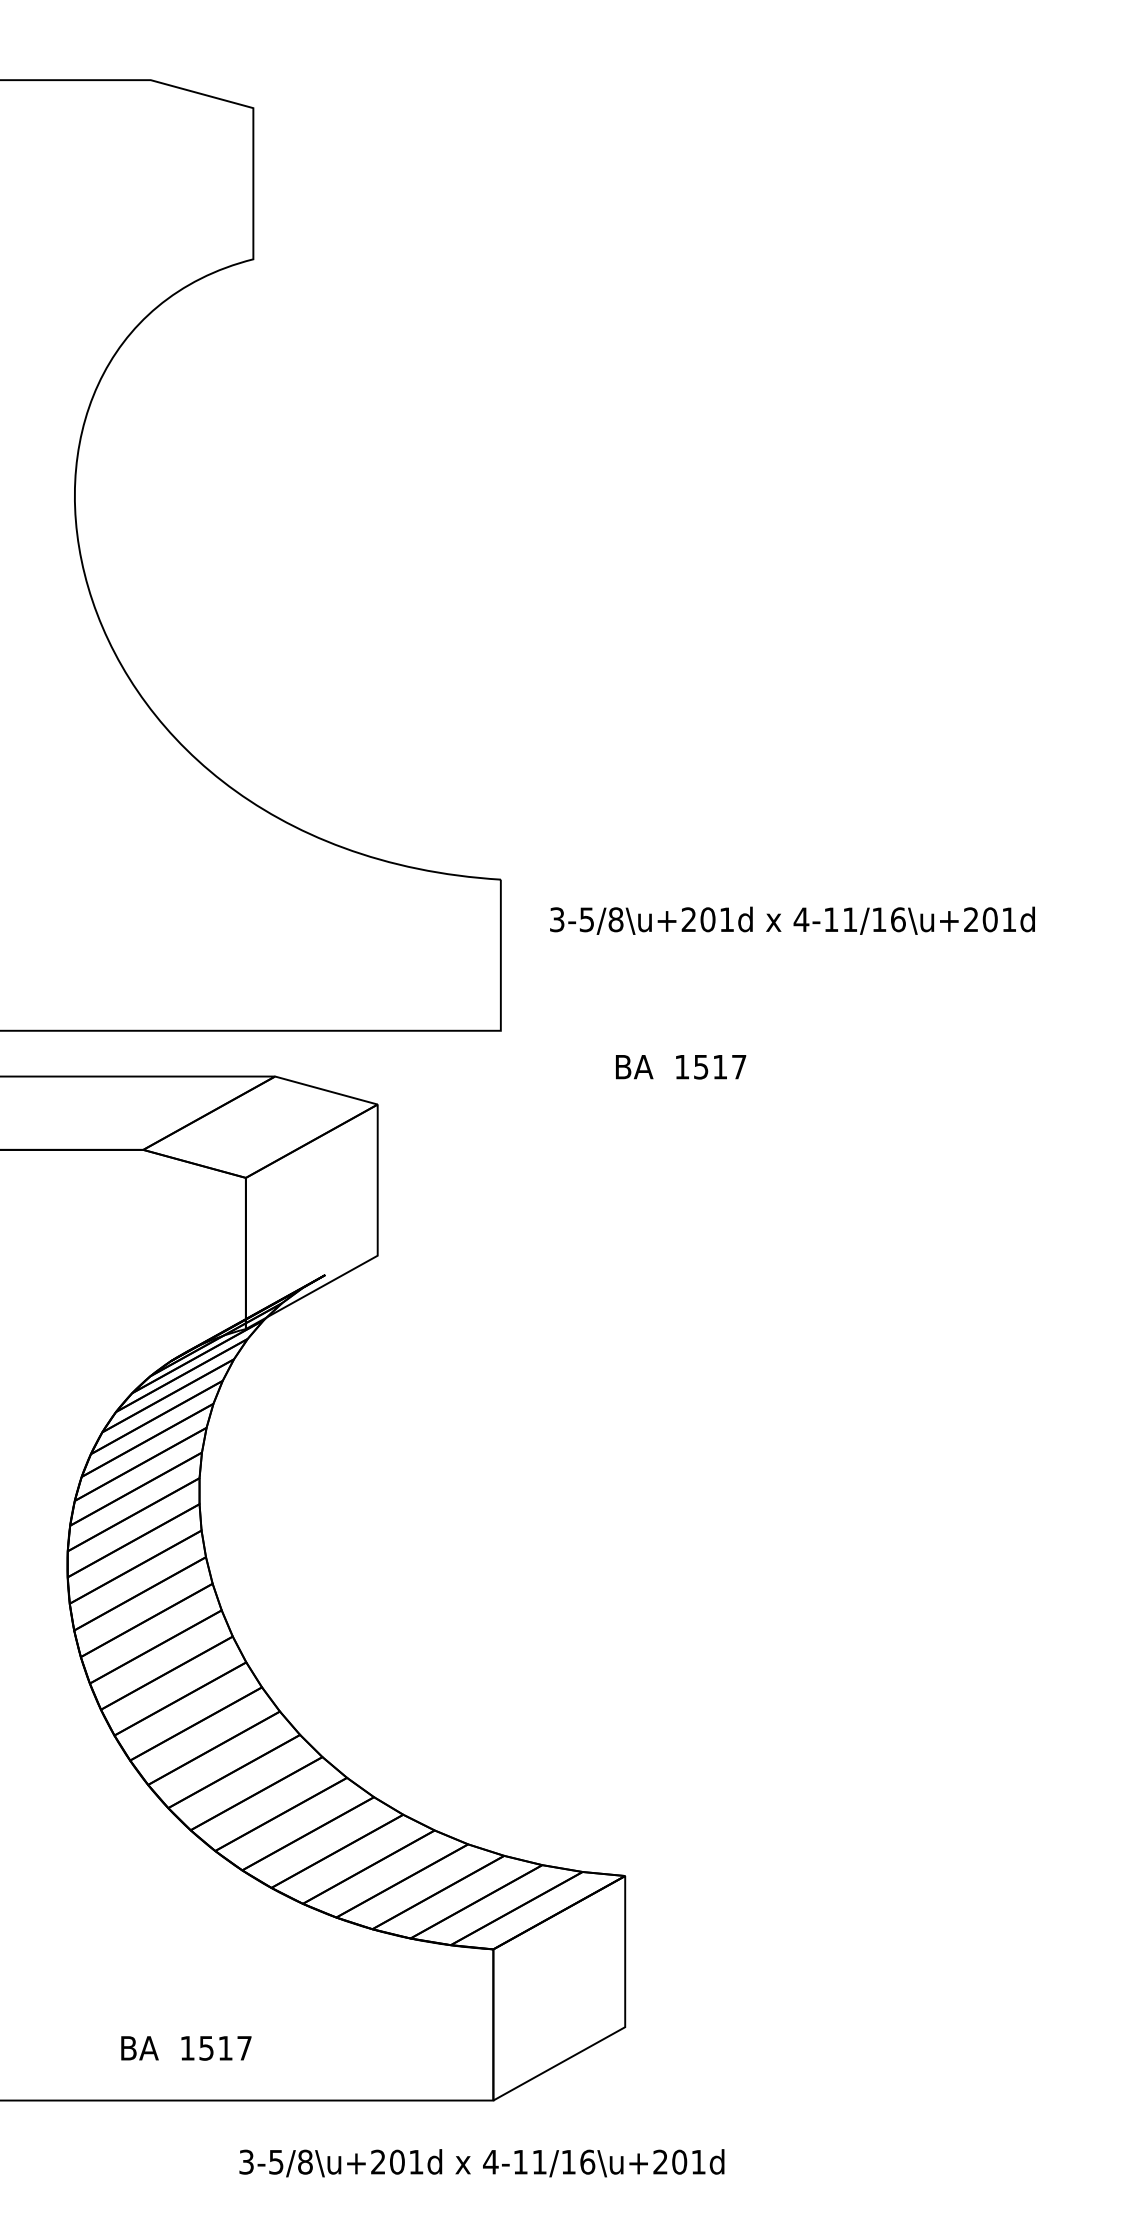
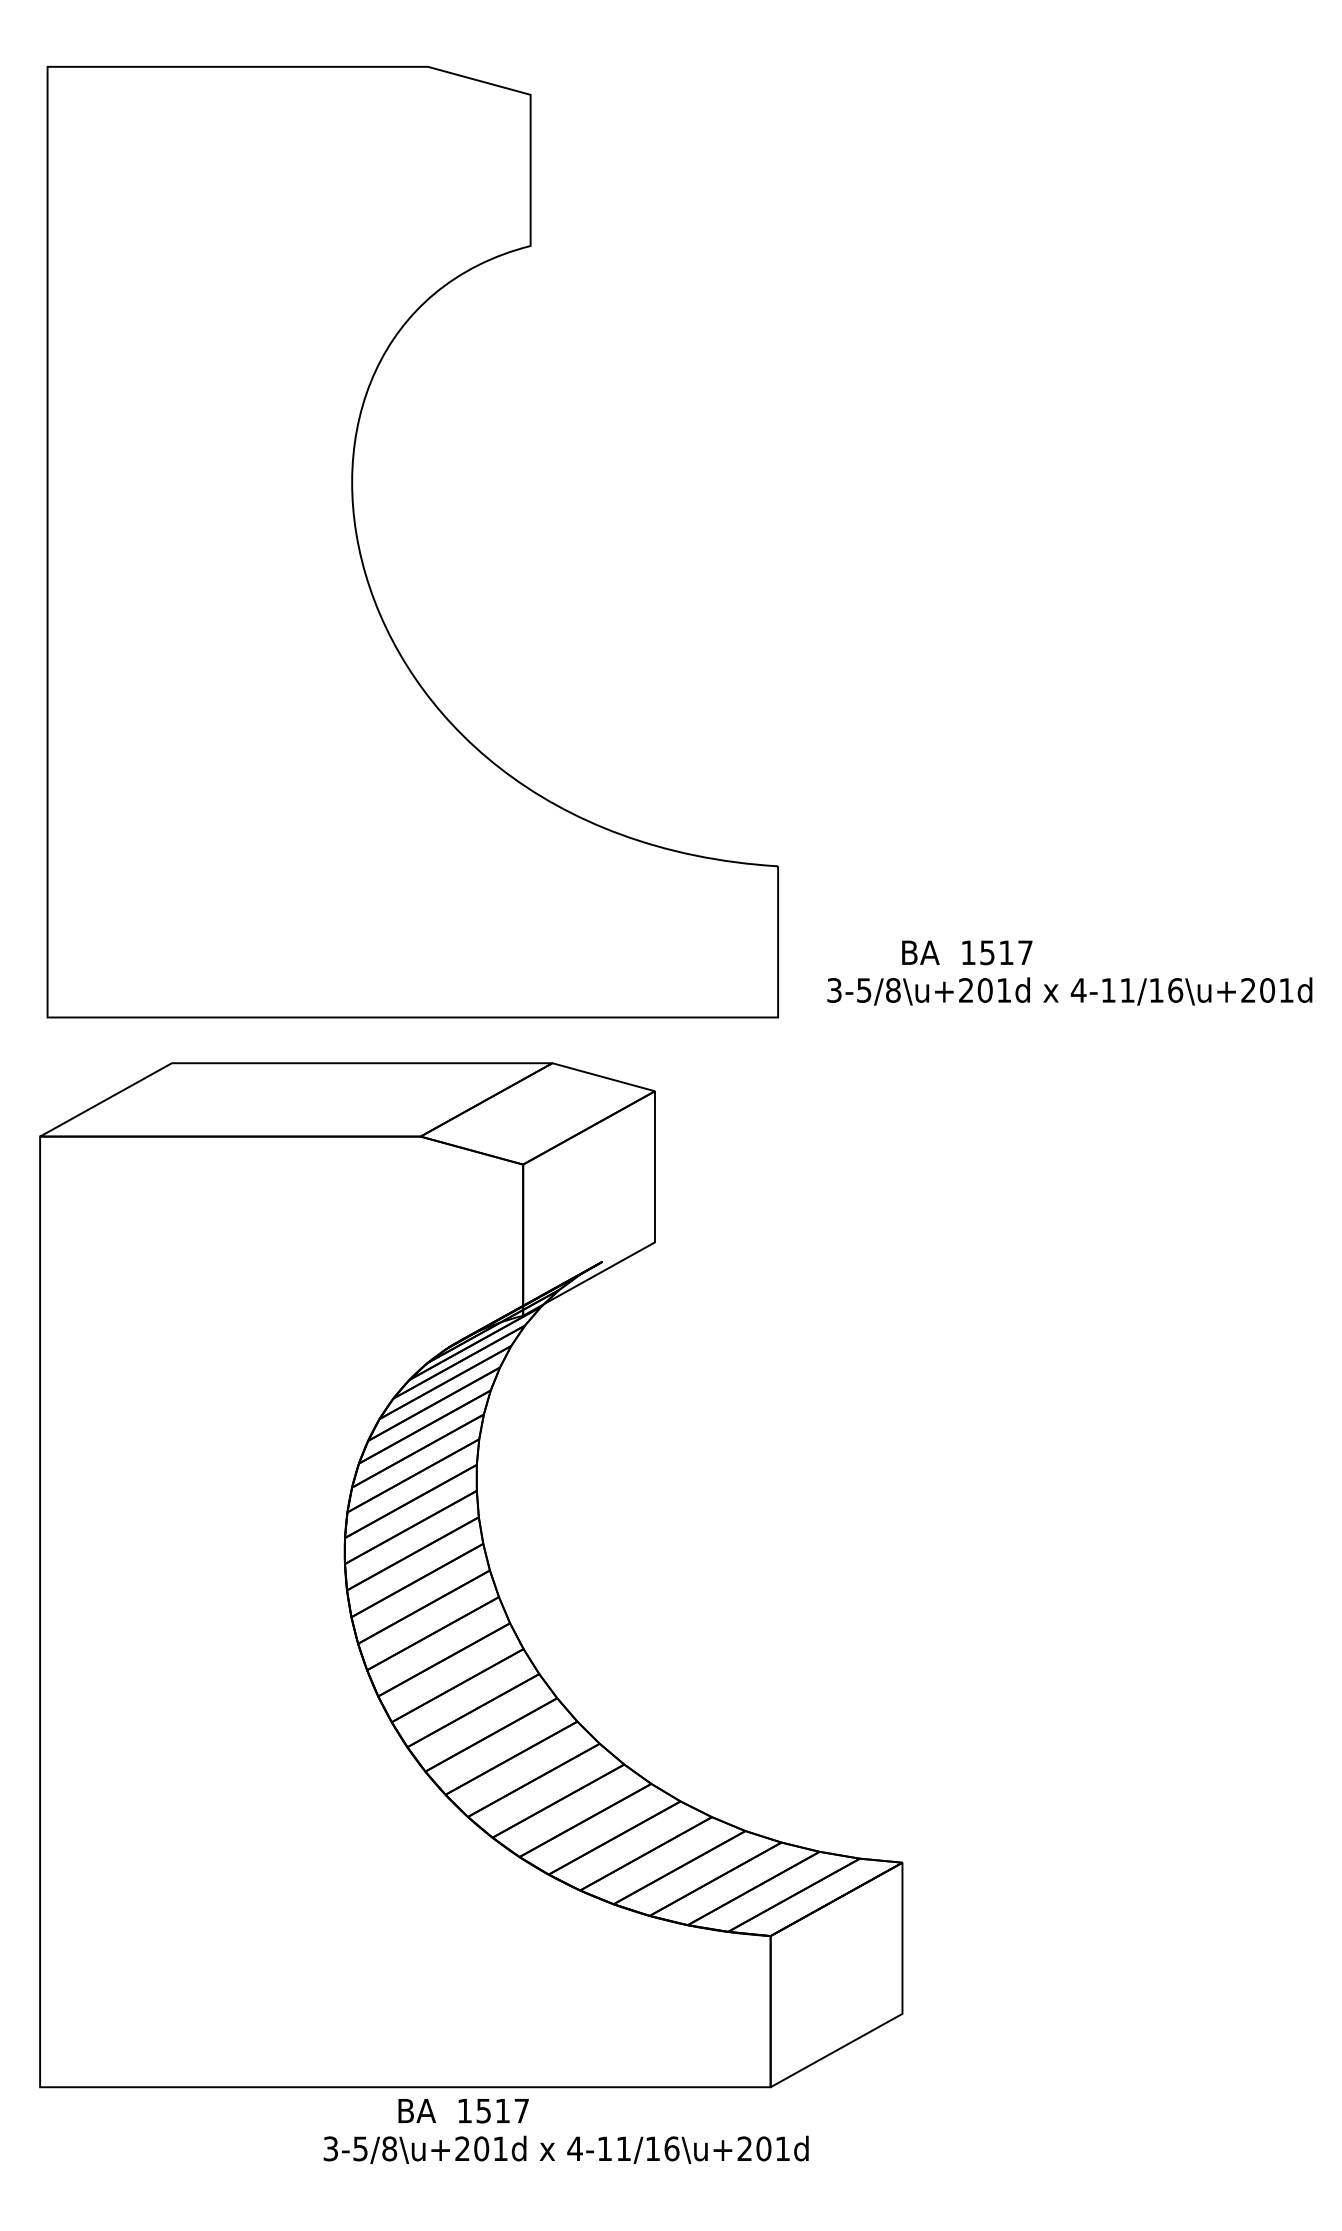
text: (792, 920) -> (1069, 991), moved
text: (681, 1066) -> (967, 952), moved
text: (186, 2048) -> (463, 2111), moved
text: (481, 2162) -> (565, 2149), moved

